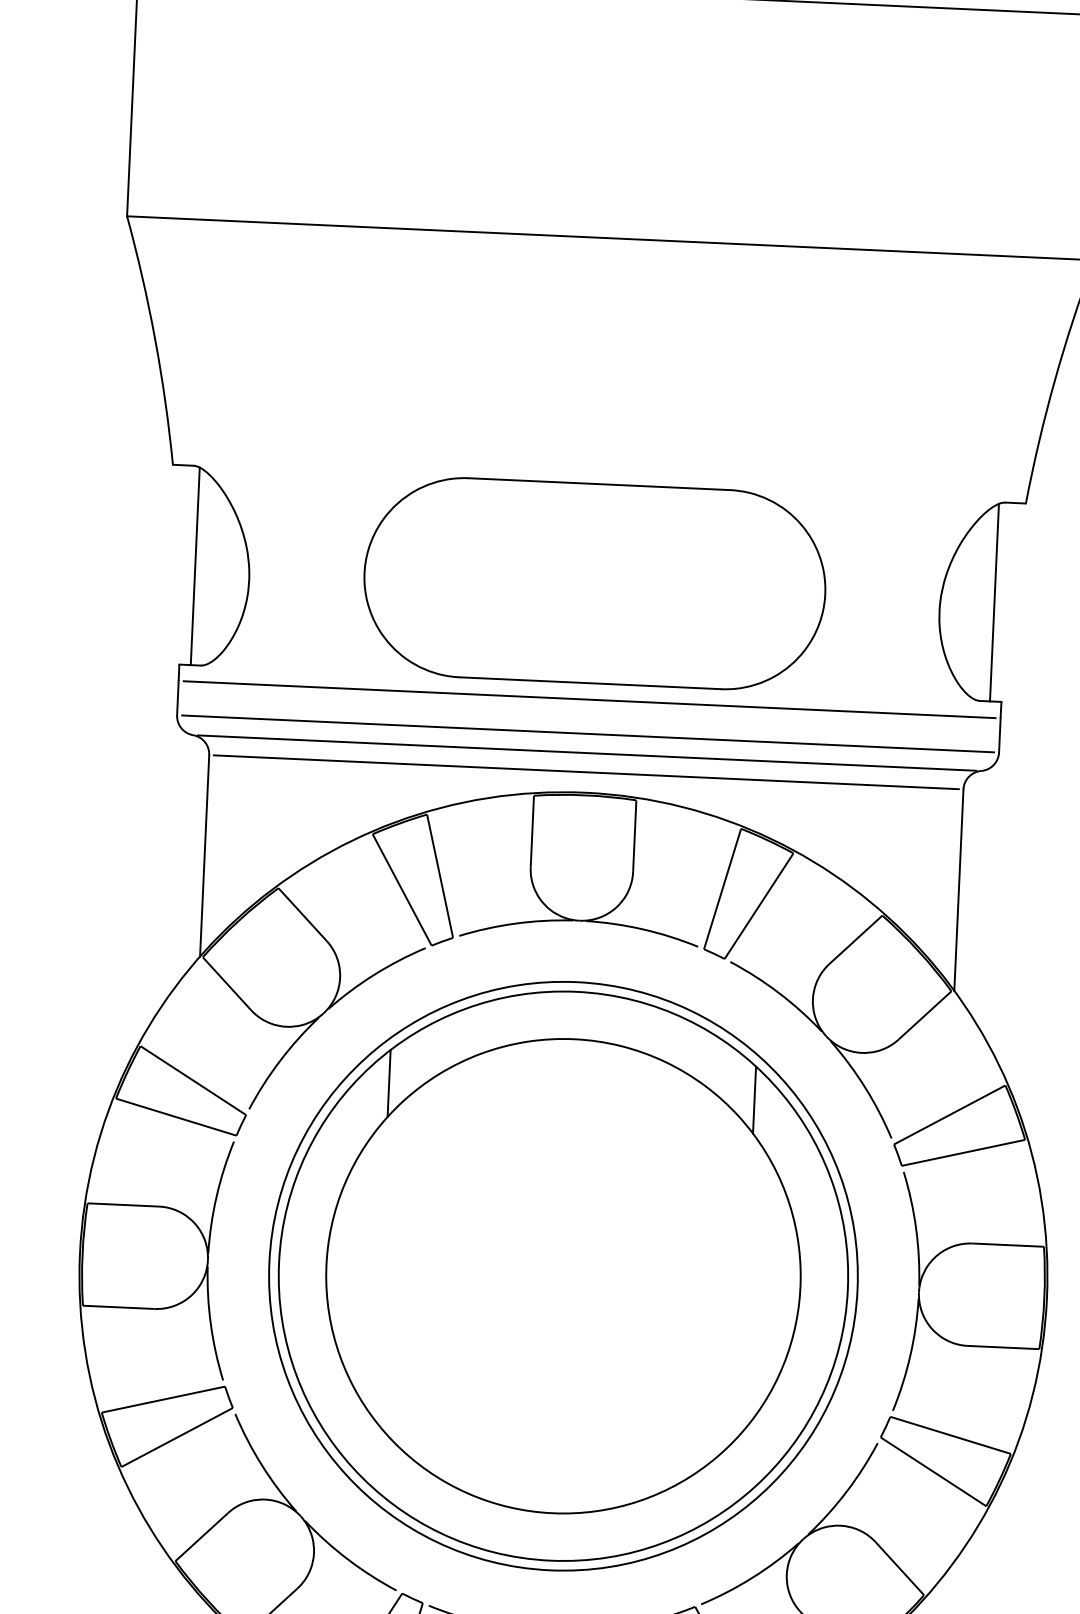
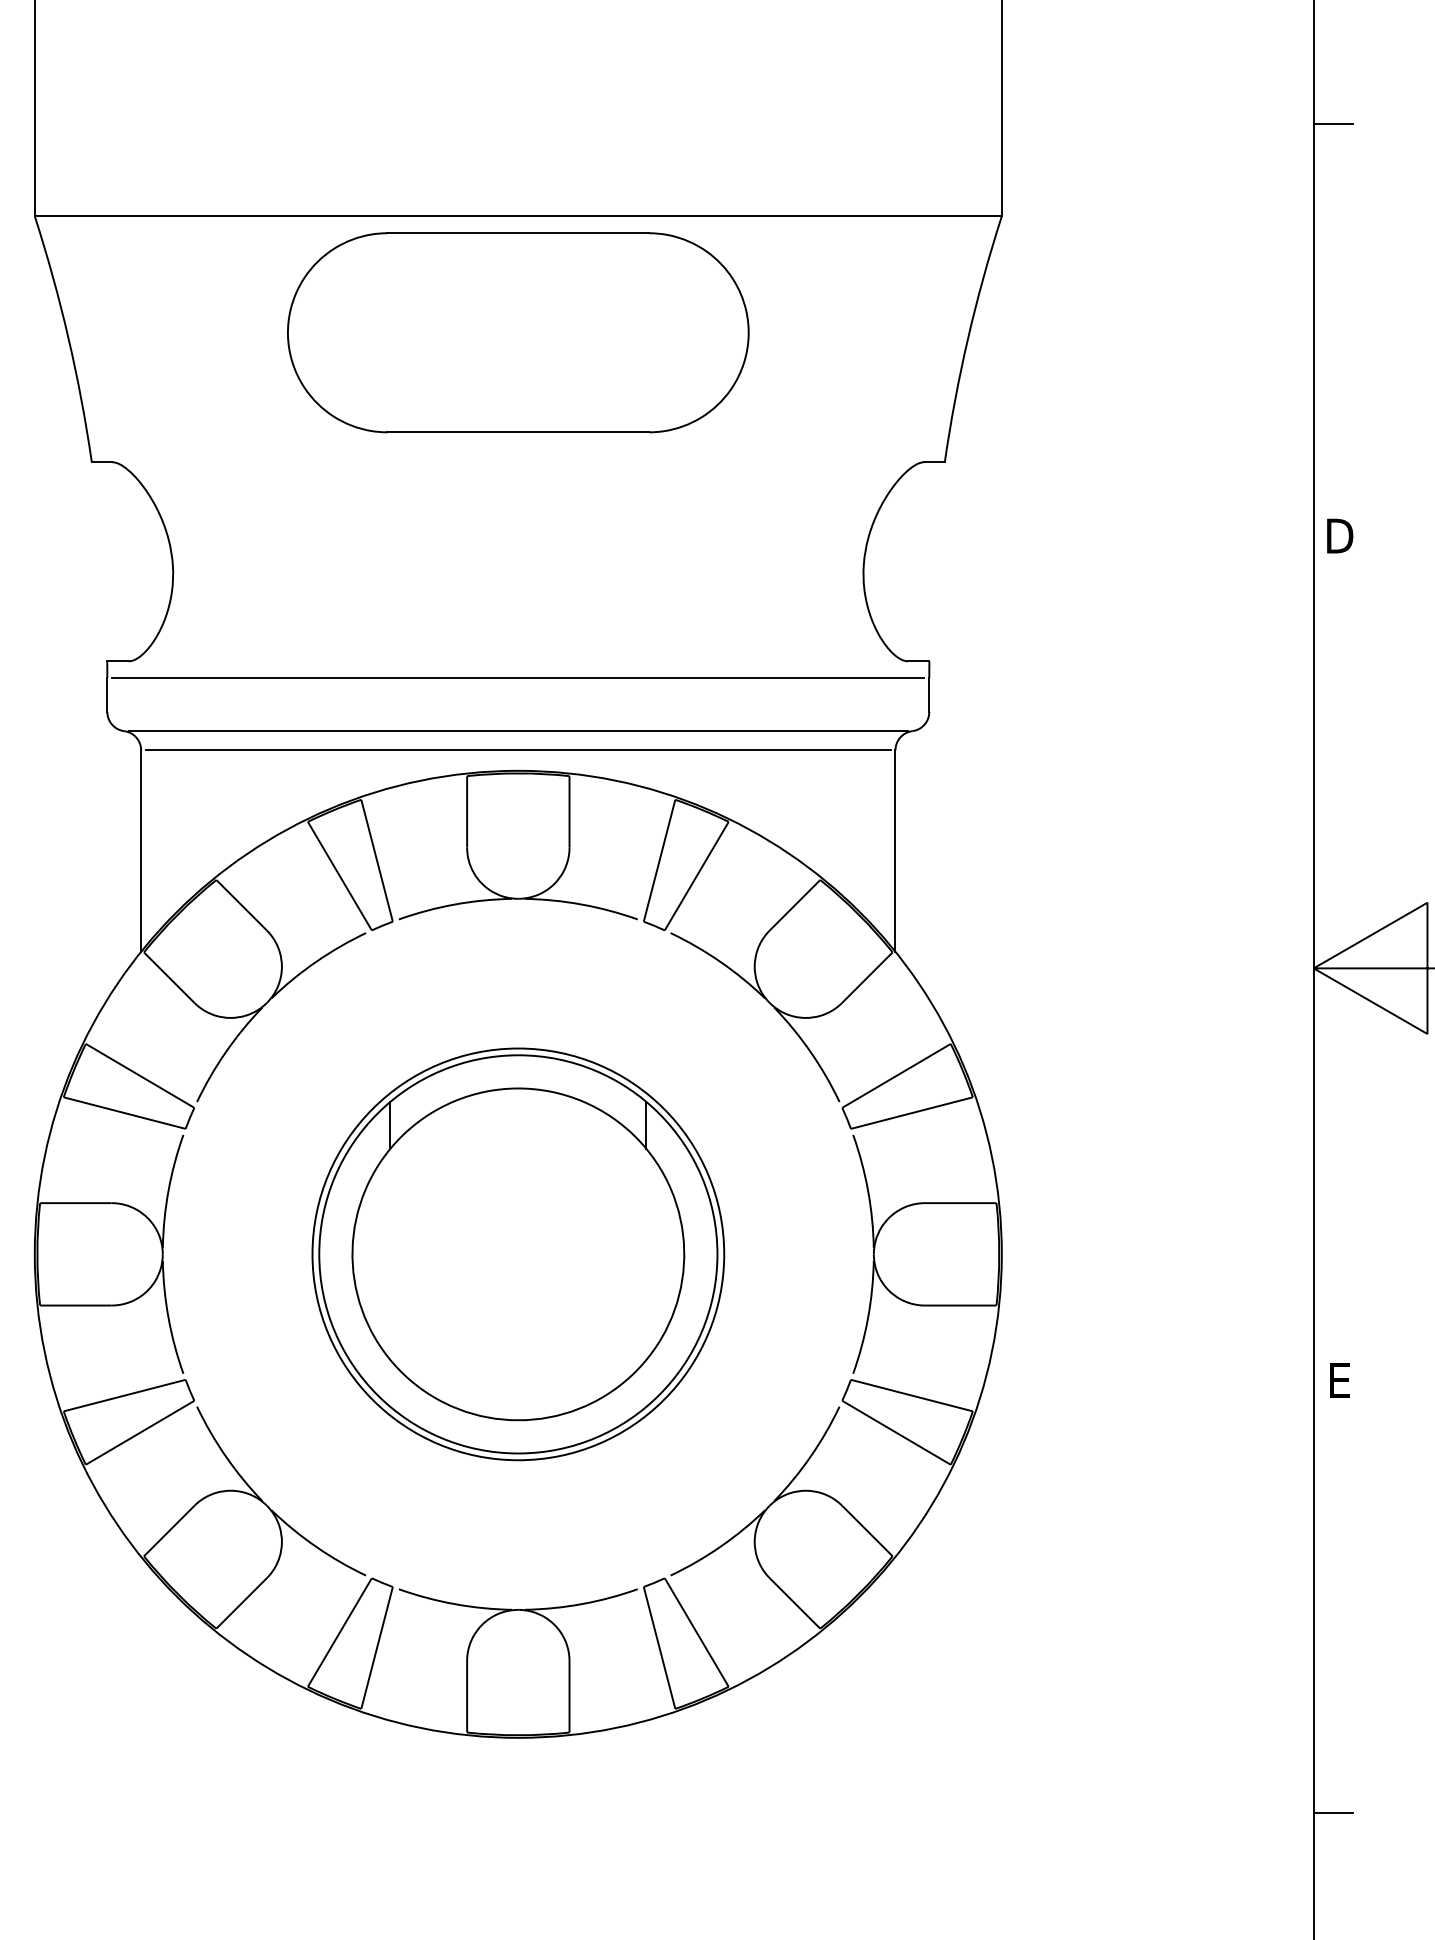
line: (195, 566) -> (118, 562), removed
part: (595, 583) -> (518, 332), moved
line: (994, 602) -> (917, 562), removed
line: (588, 733) -> (518, 711), removed
part: (563, 1276) -> (518, 1254), size x0.7

